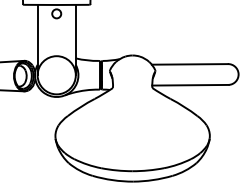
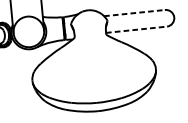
line: (189, 64) -> (134, 13), solid -> dashed
line: (190, 85) -> (136, 29), solid -> dashed

